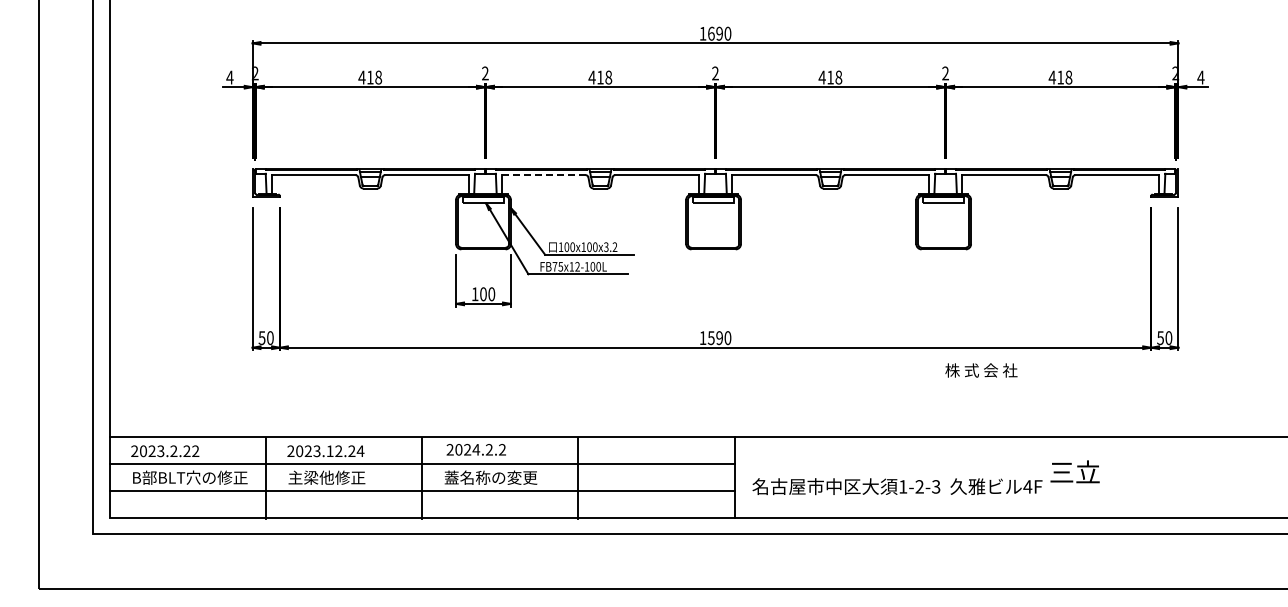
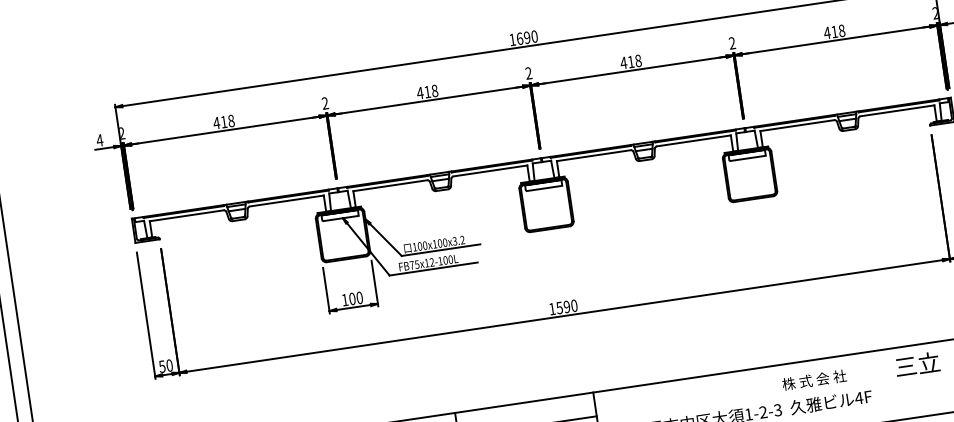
line: (543, 175) -> (390, 186), dashed -> solid
text: (981, 370) -> (814, 380), moved
text: (1074, 471) -> (916, 364), moved

